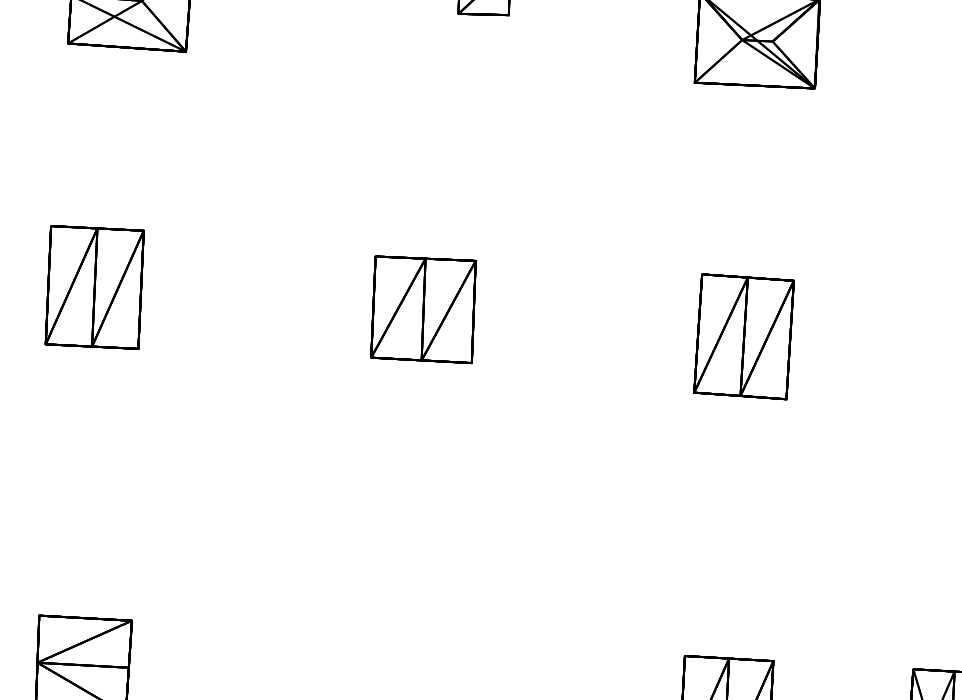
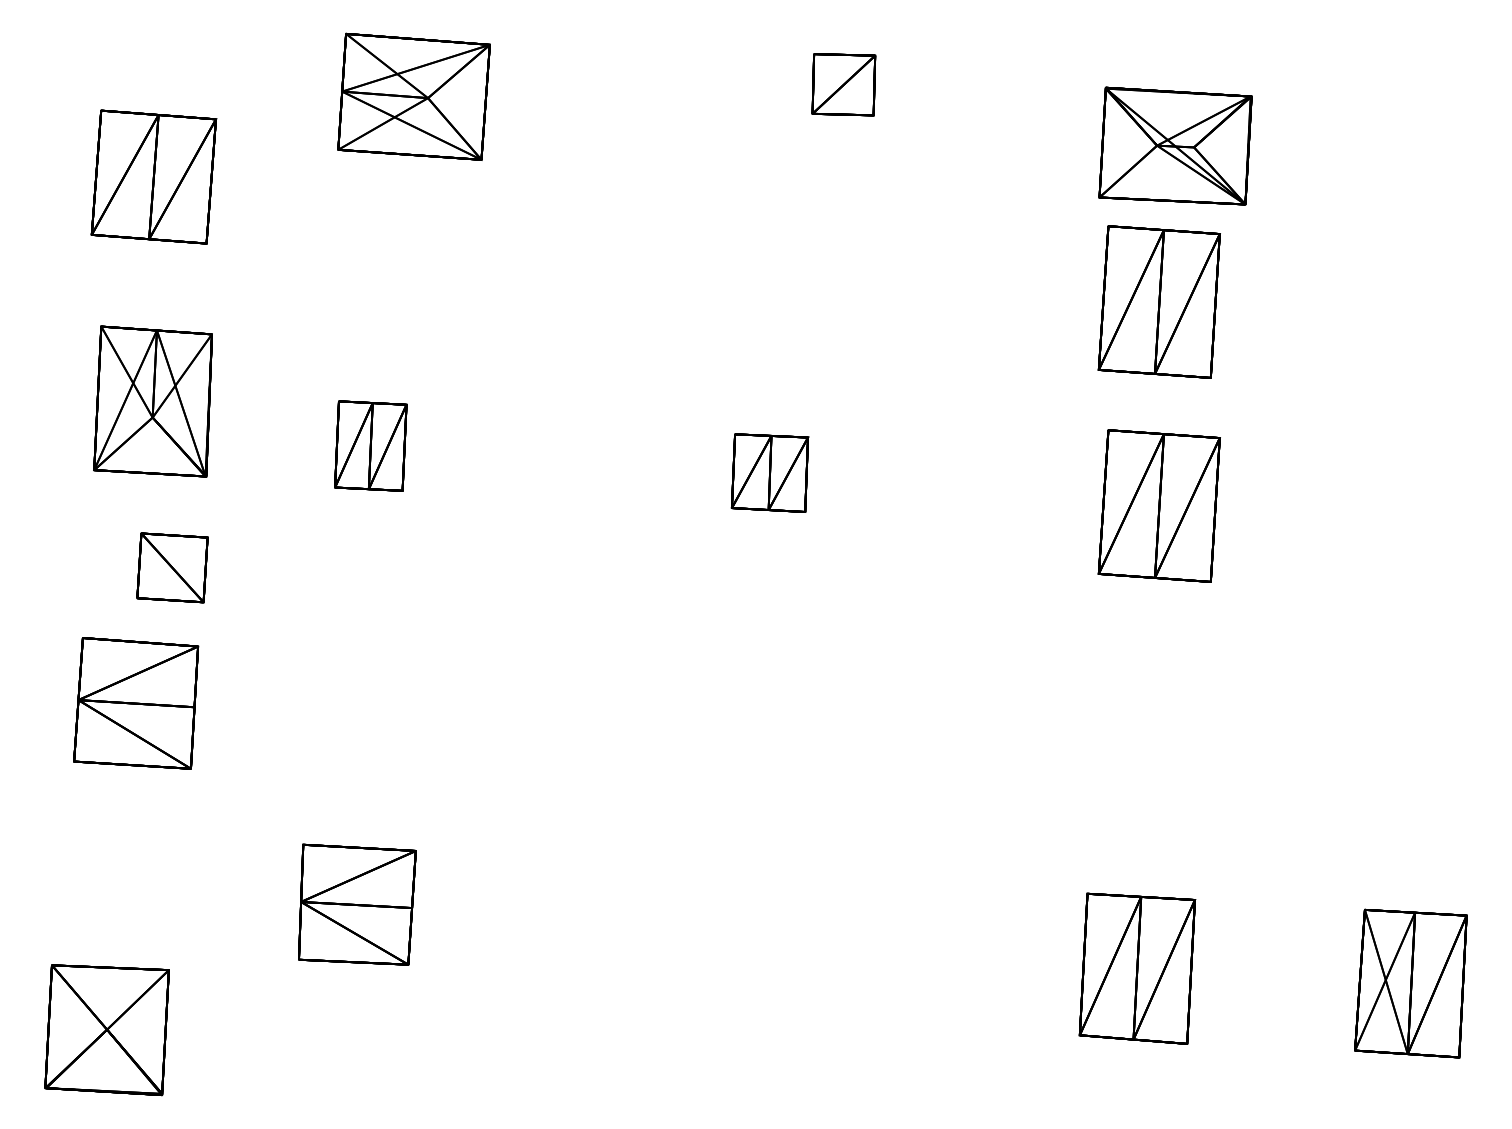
part: (743, 168) -> (1158, 301), added
part: (94, 286) -> (370, 445), size x0.6
part: (423, 309) -> (769, 472), size x0.6

